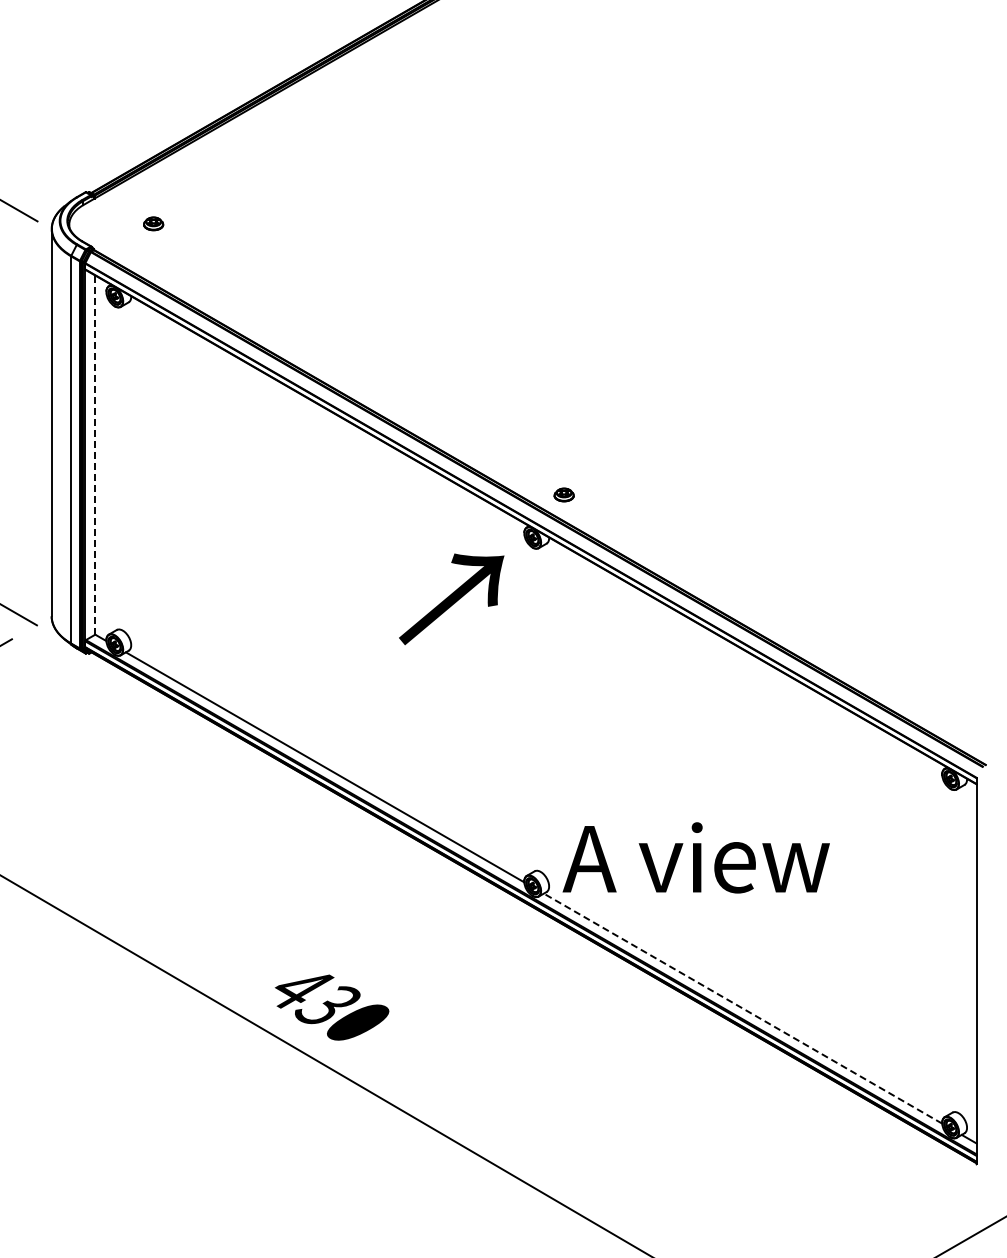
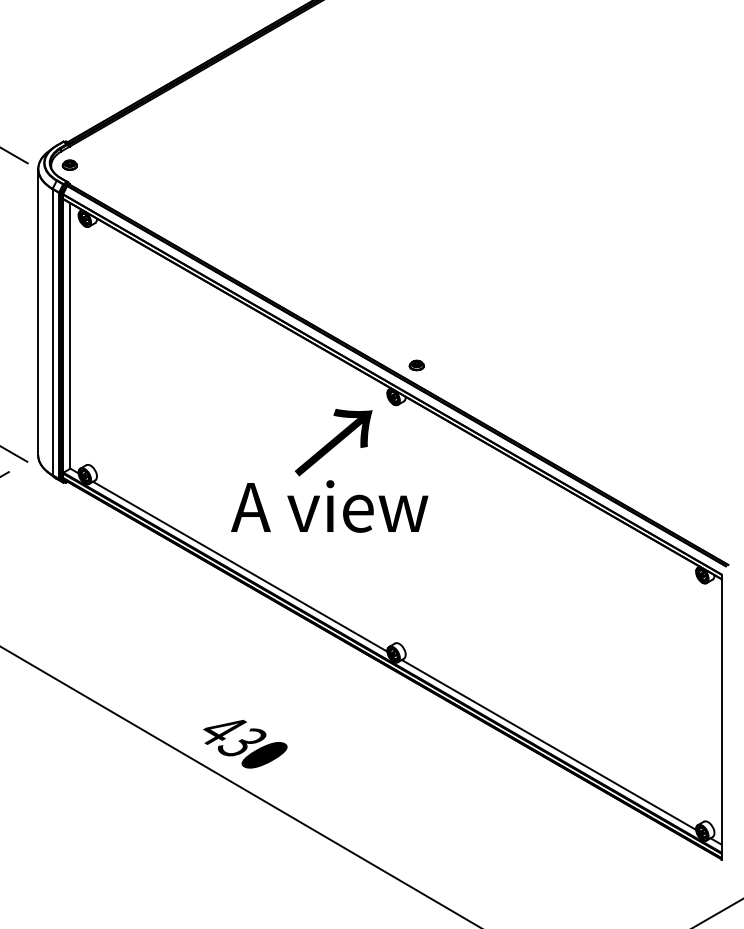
part: (153, 223) -> (69, 164), moved
line: (95, 455) -> (70, 336), dashed -> solid
text: (695, 857) -> (329, 506), moved
line: (743, 1008) -> (549, 744), dashed -> solid

